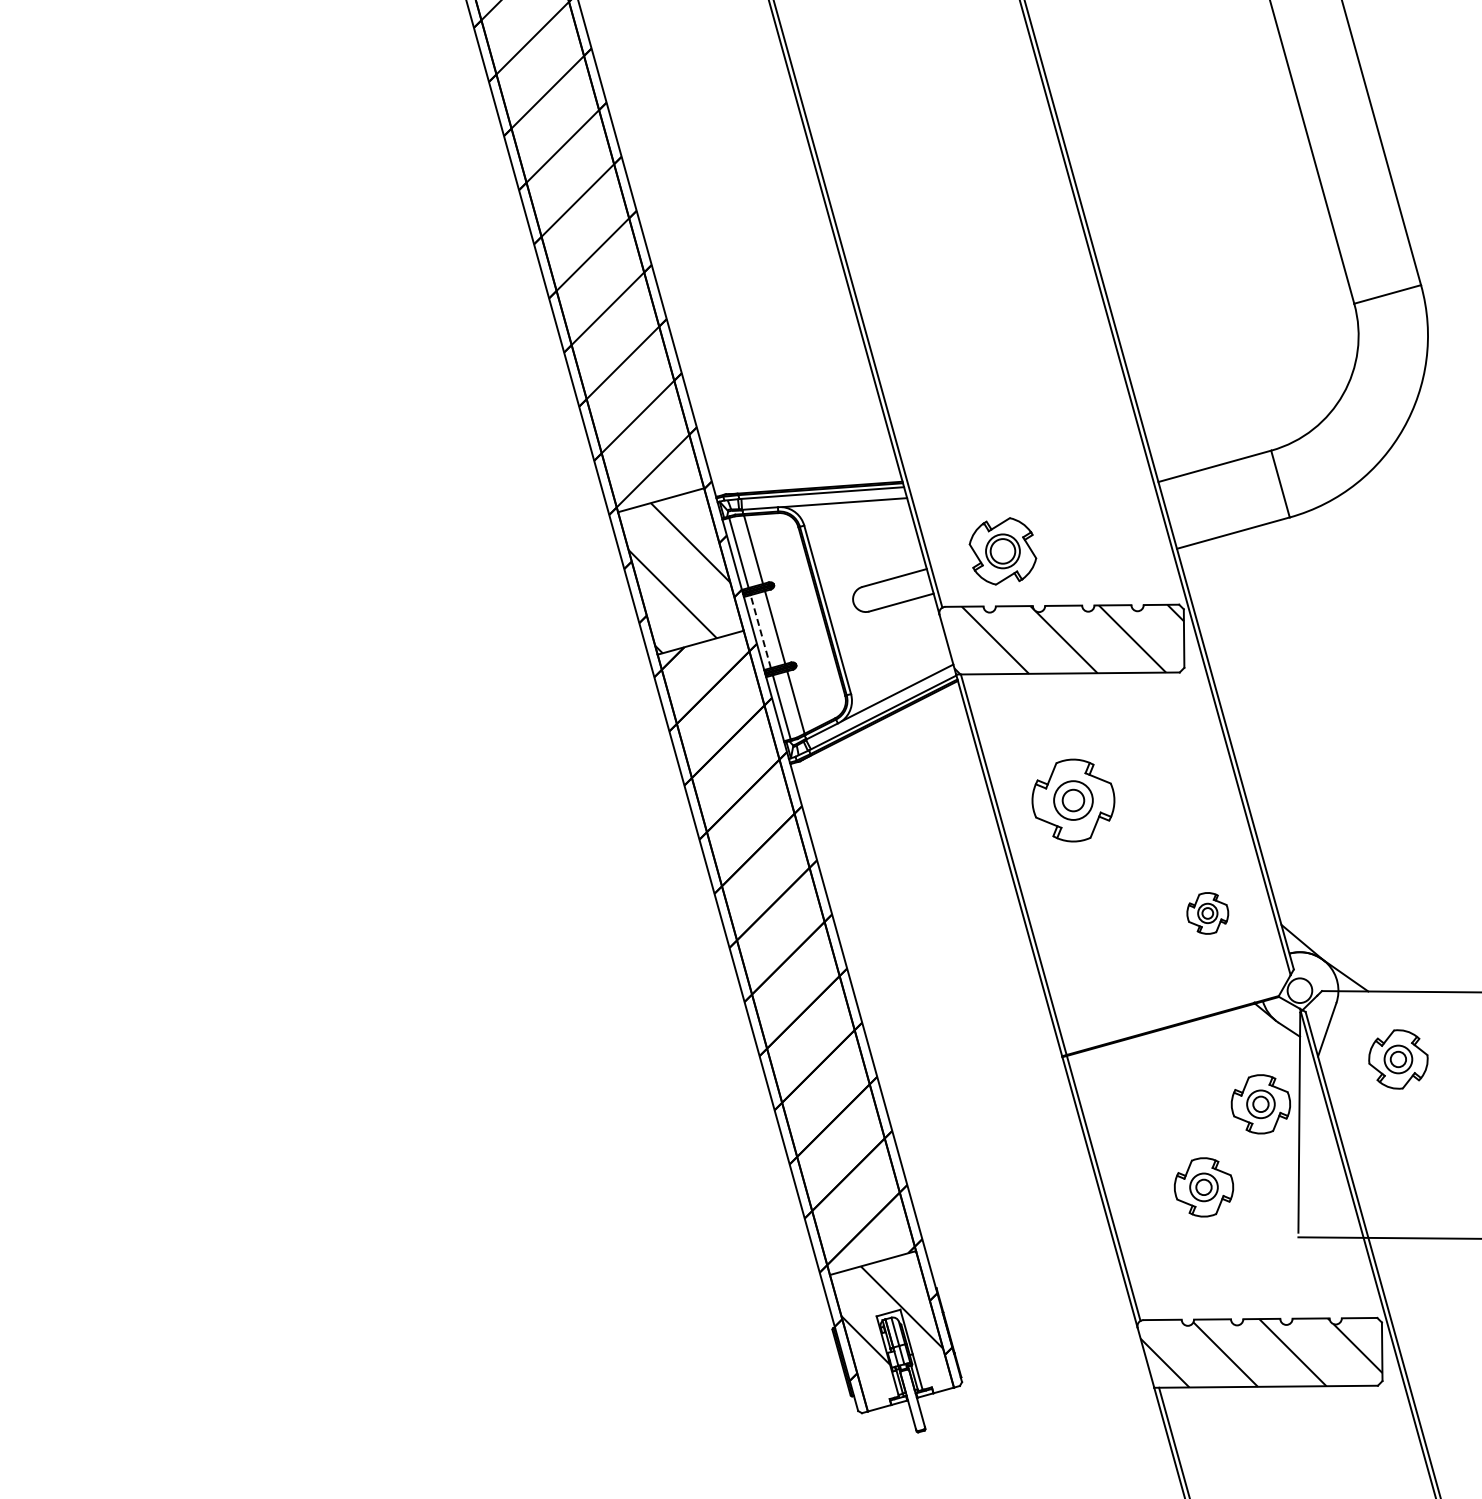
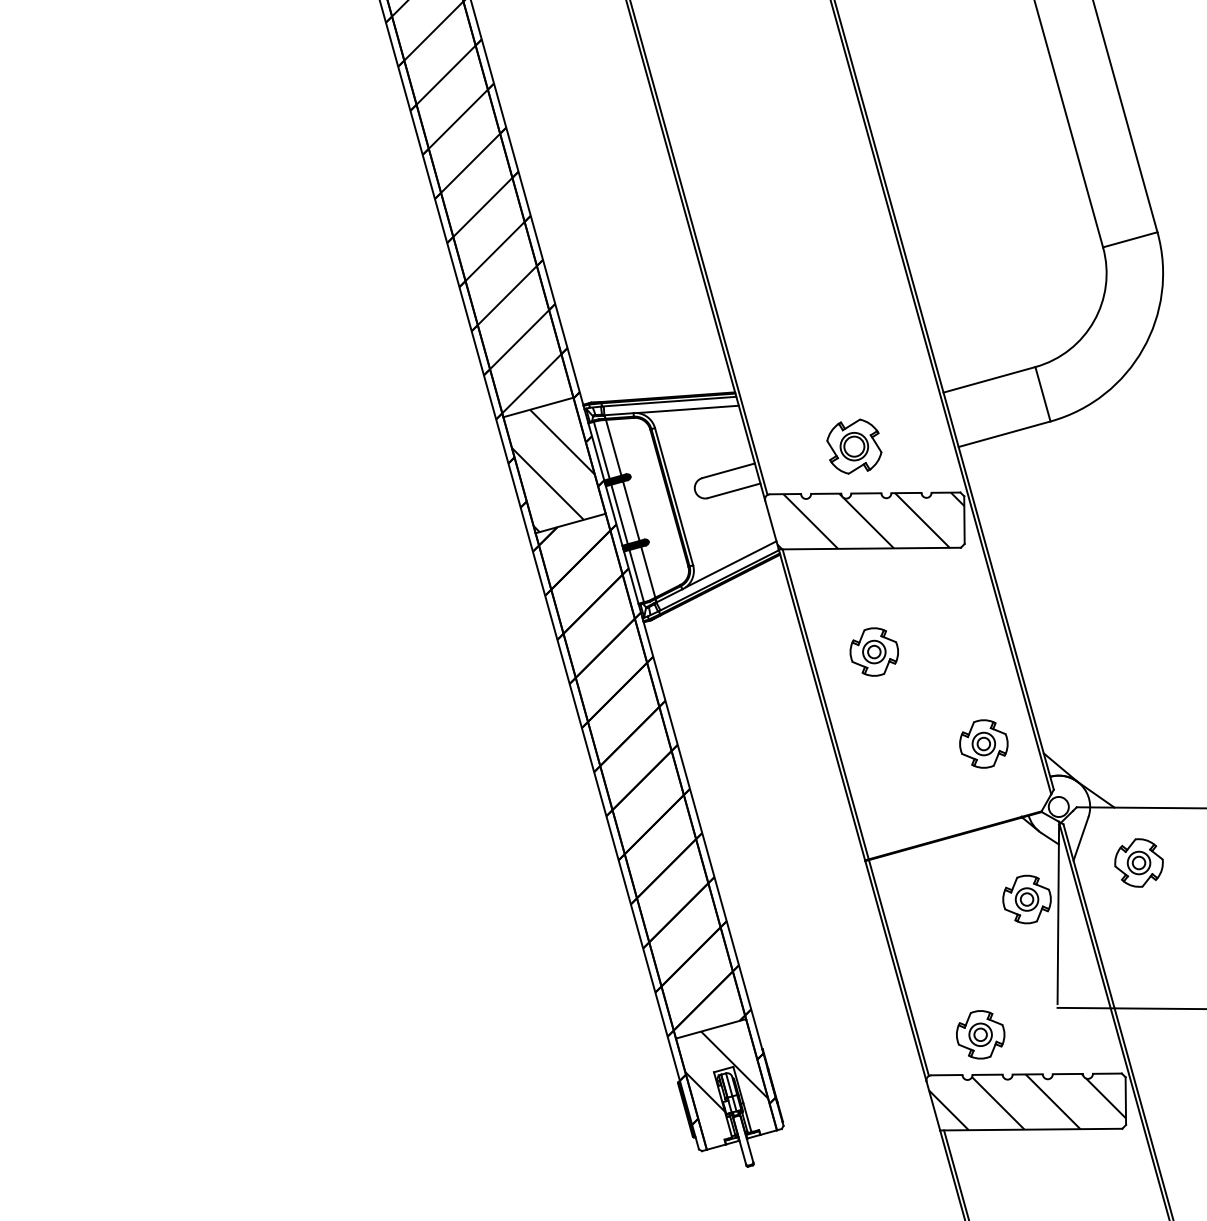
part: (1002, 551) -> (853, 446), moved
line: (760, 631) -> (619, 514), dashed -> solid
part: (1073, 800) -> (874, 652), size x0.71
part: (1207, 913) -> (983, 744), size x1.43
part: (1203, 1187) -> (980, 1034), moved

